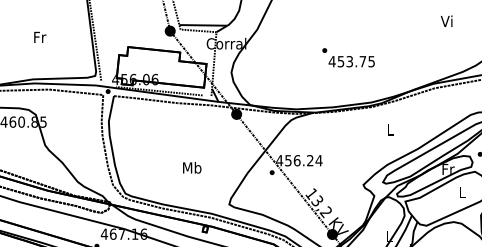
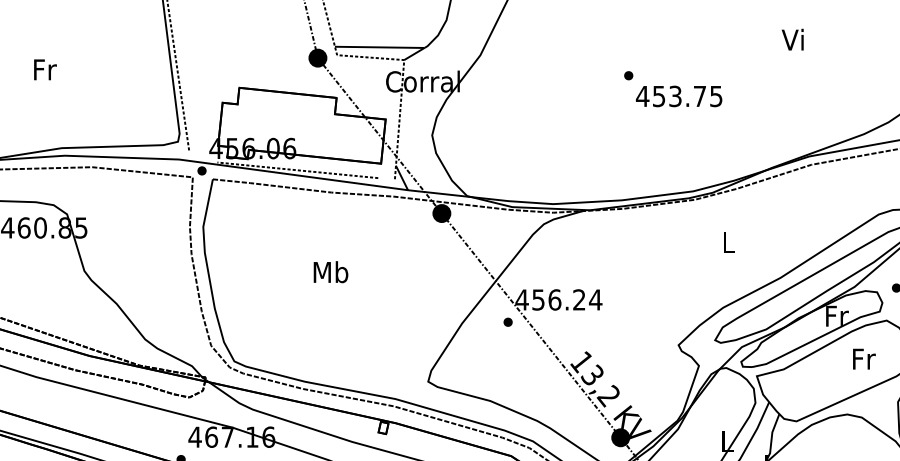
text: (446, 20) -> (792, 38), moved
text: (40, 36) -> (45, 68), moved
text: (348, 57) -> (673, 88), moved
text: (192, 167) -> (331, 271), moved
text: (463, 191) -> (865, 357), L -> Fr

